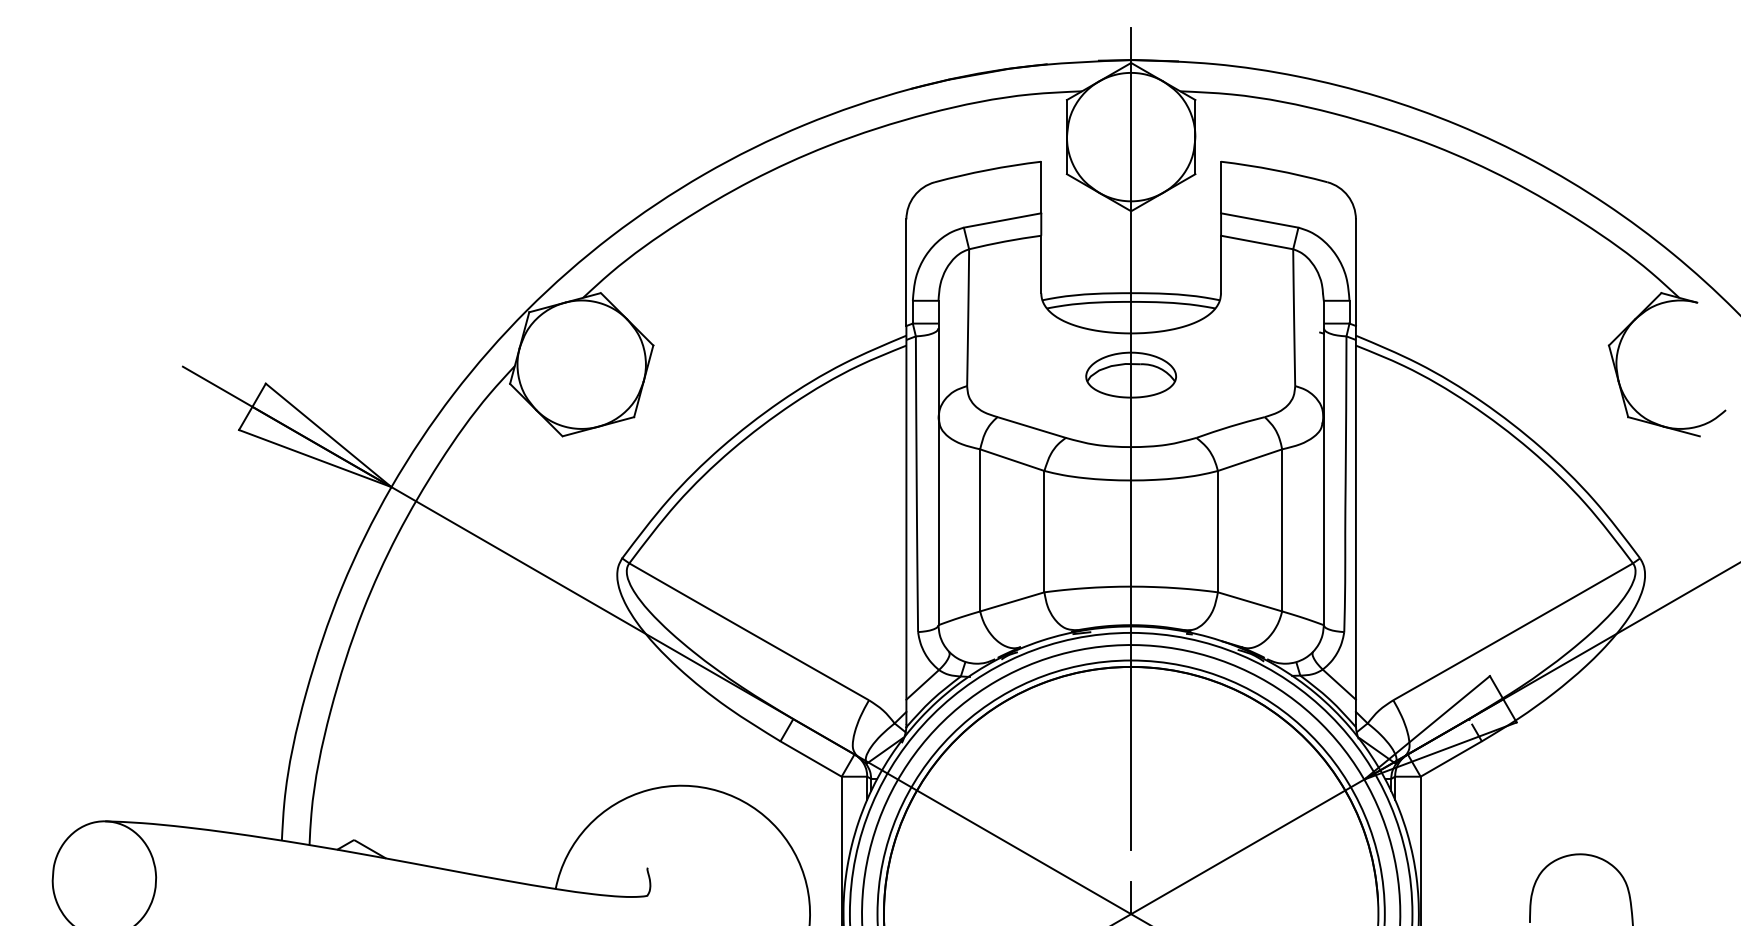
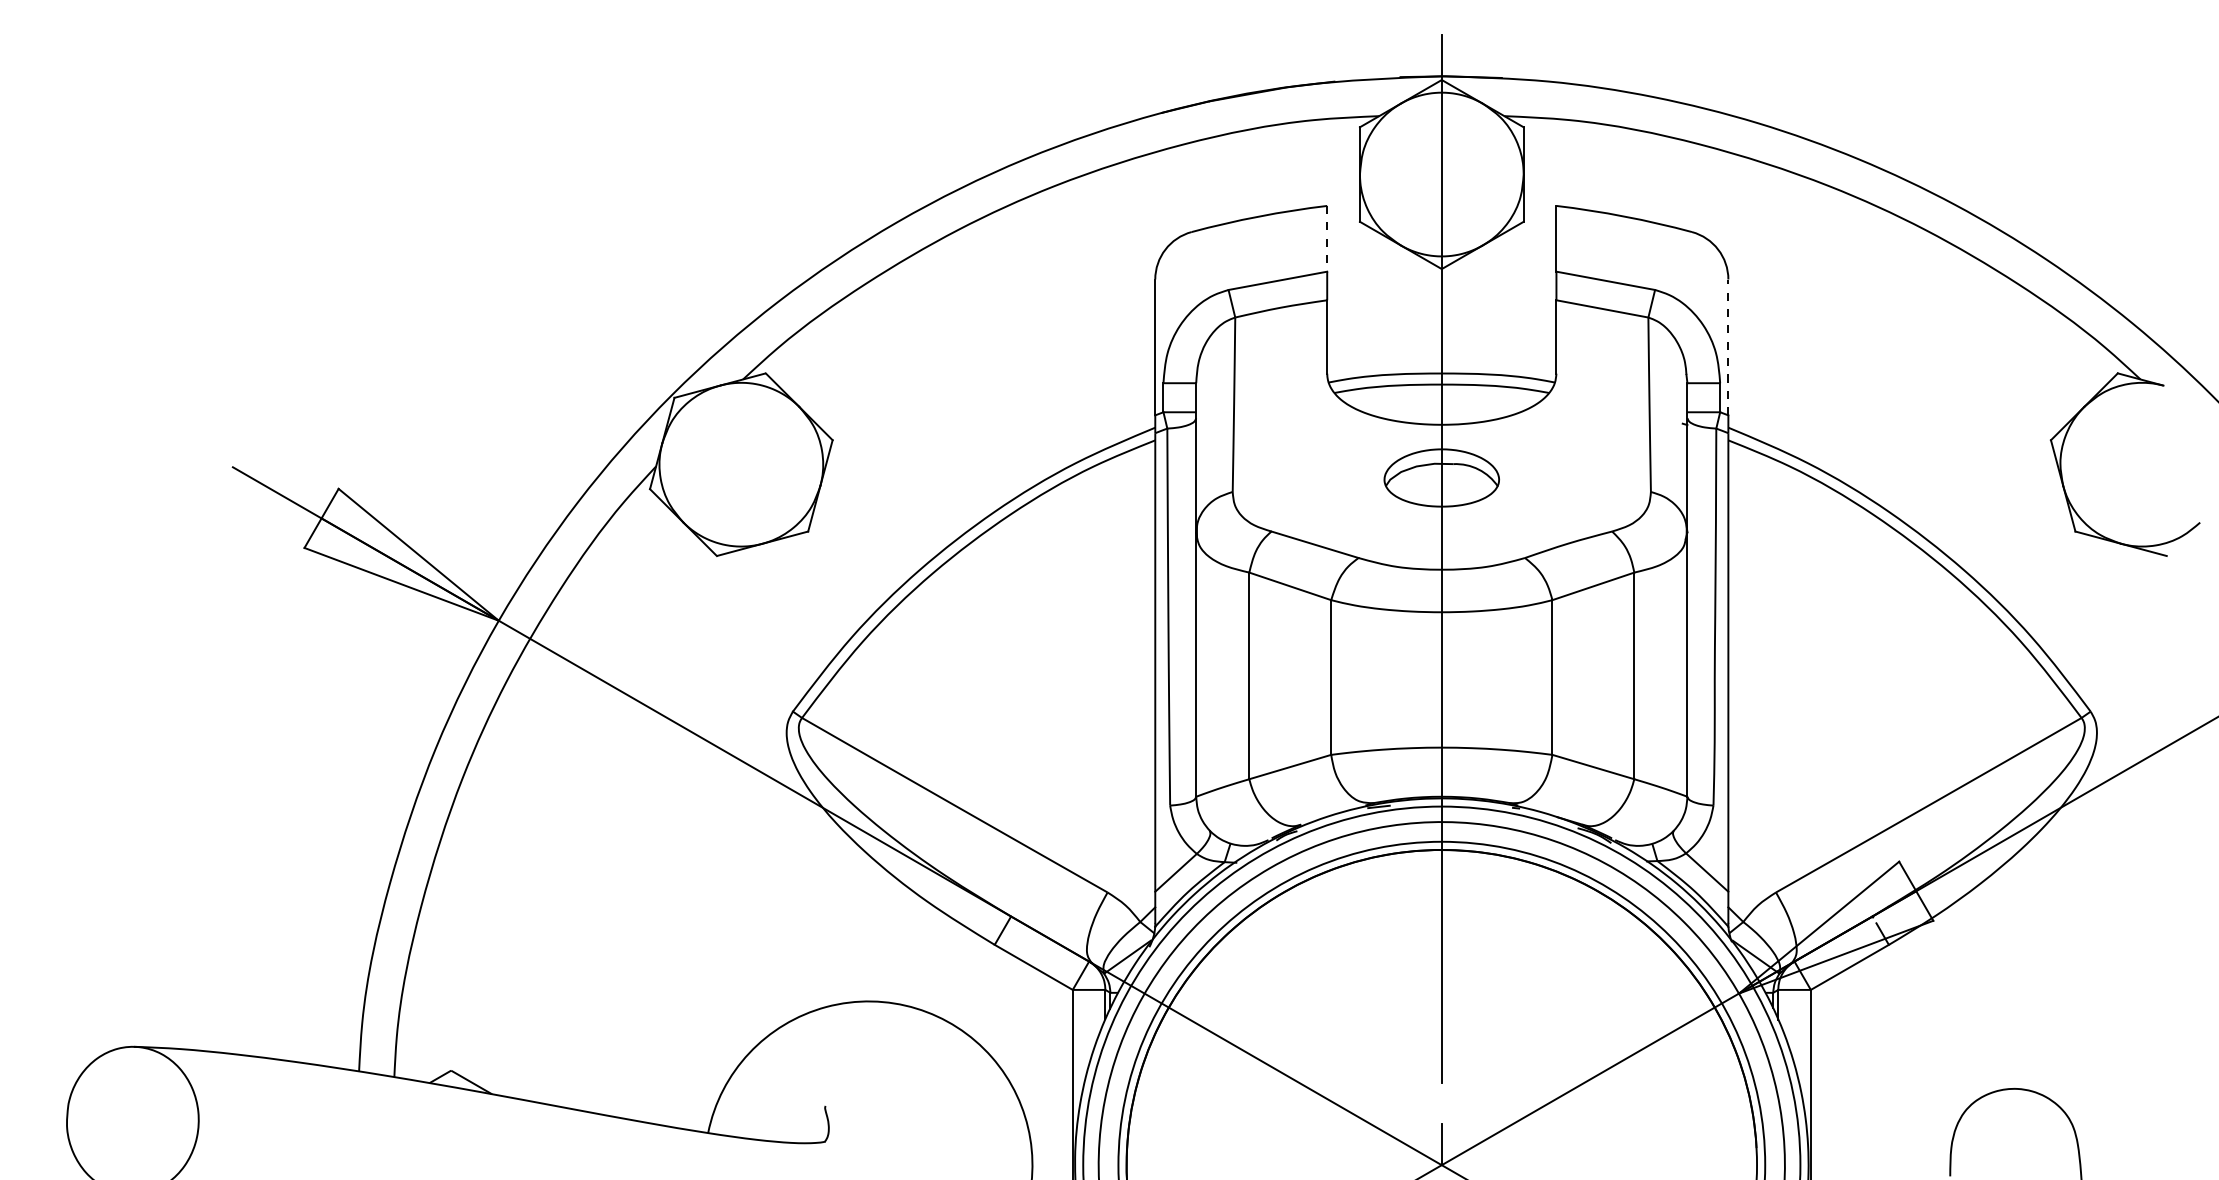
line: (1041, 187) -> (1327, 238), solid -> dashed
line: (1356, 272) -> (1728, 347), solid -> dashed

